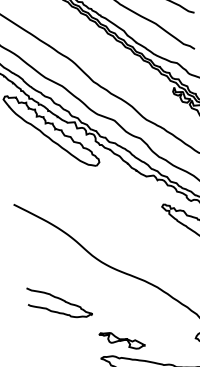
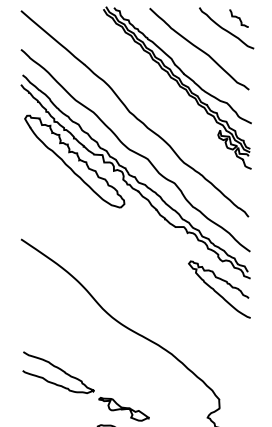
curve: (60, 300) -> (60, 370), moved

